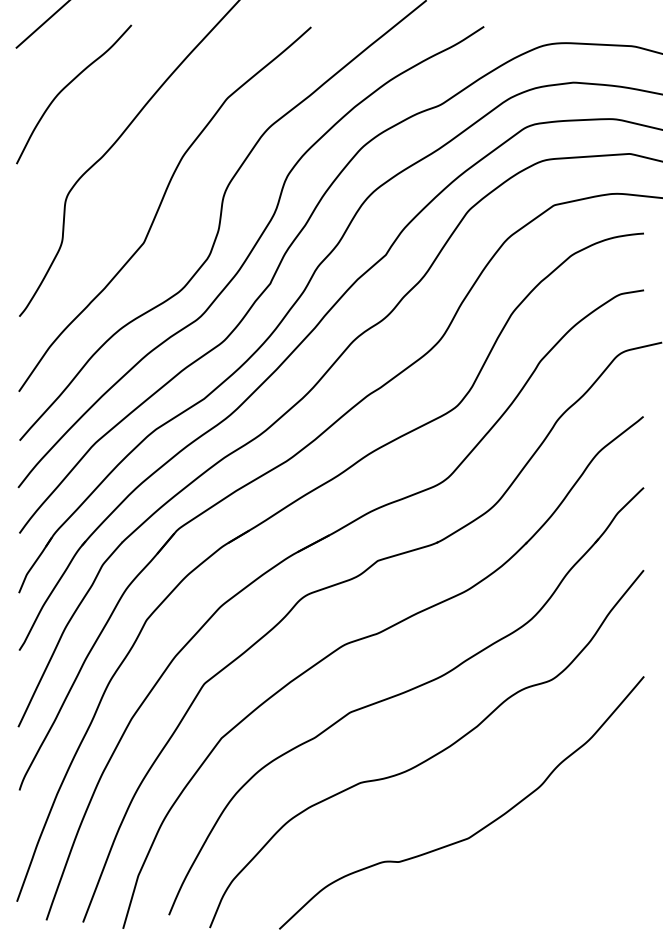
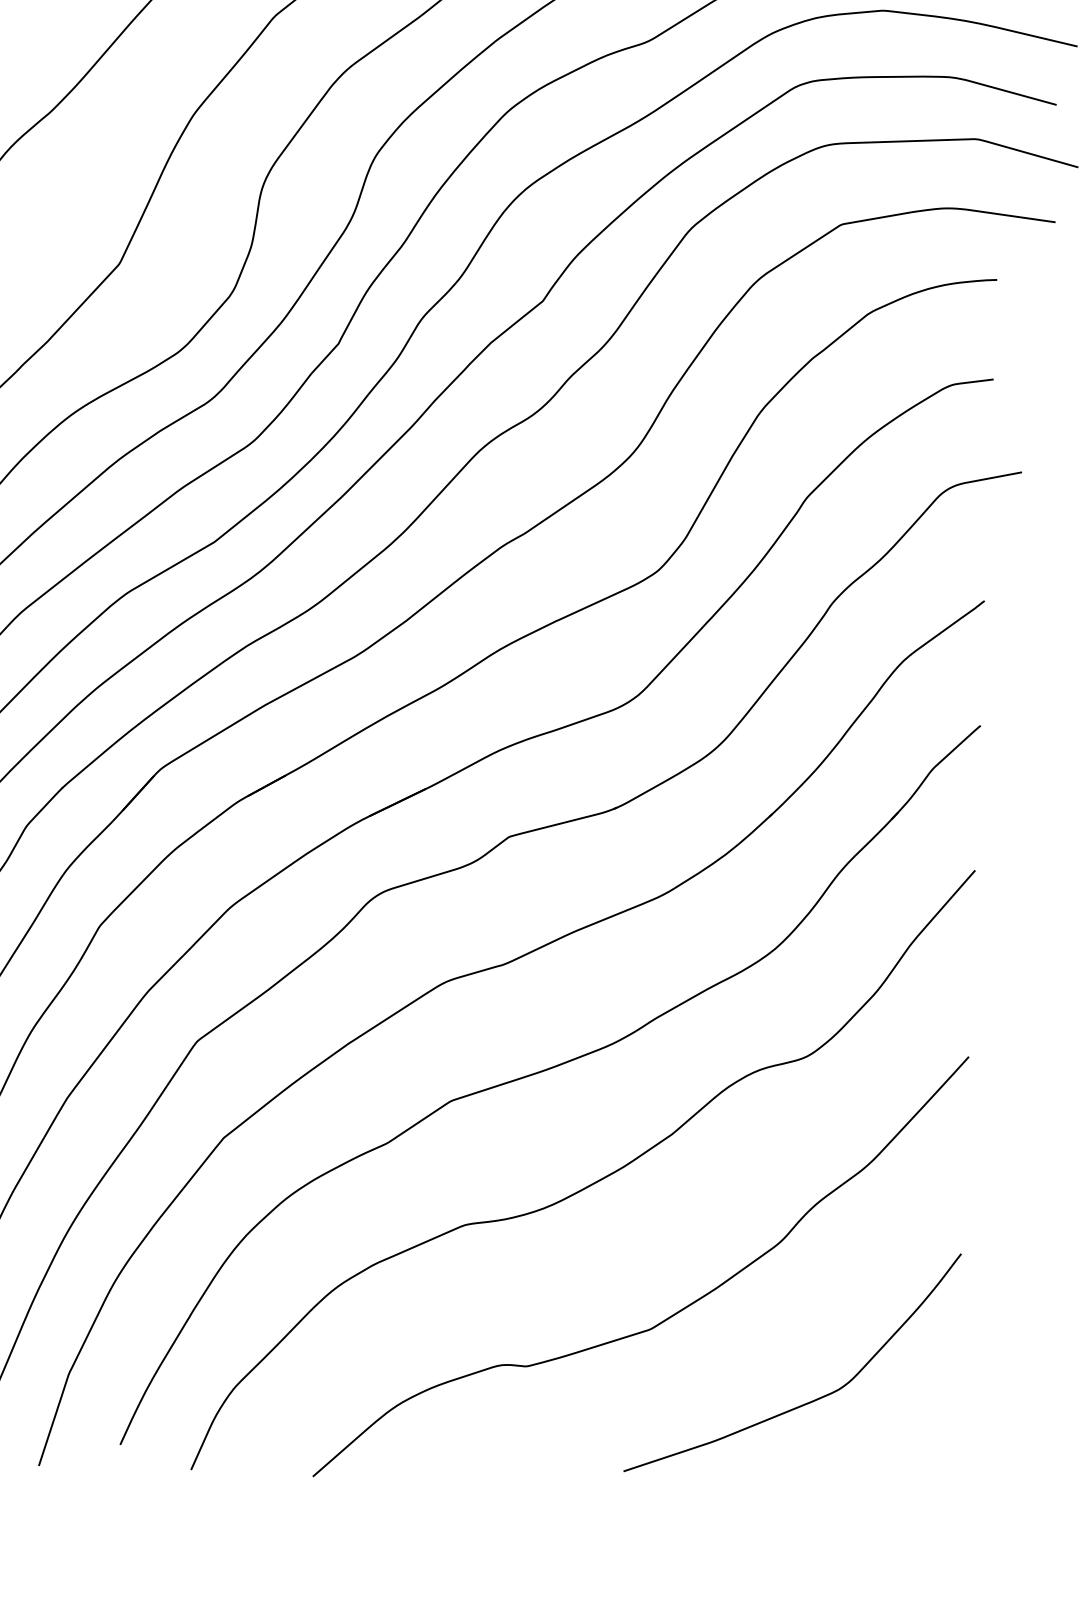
curve: (560, 875) -> (809, 1400), added

